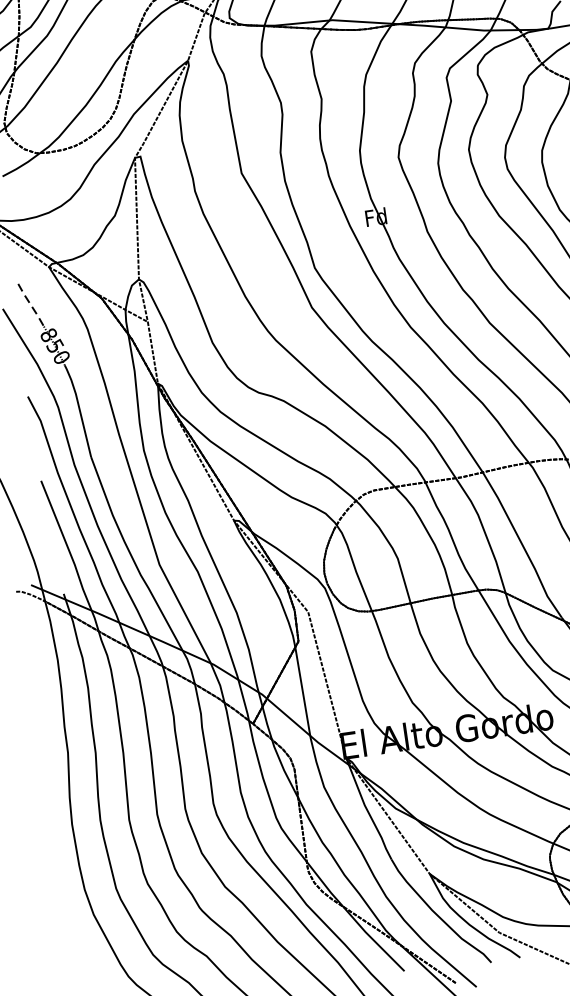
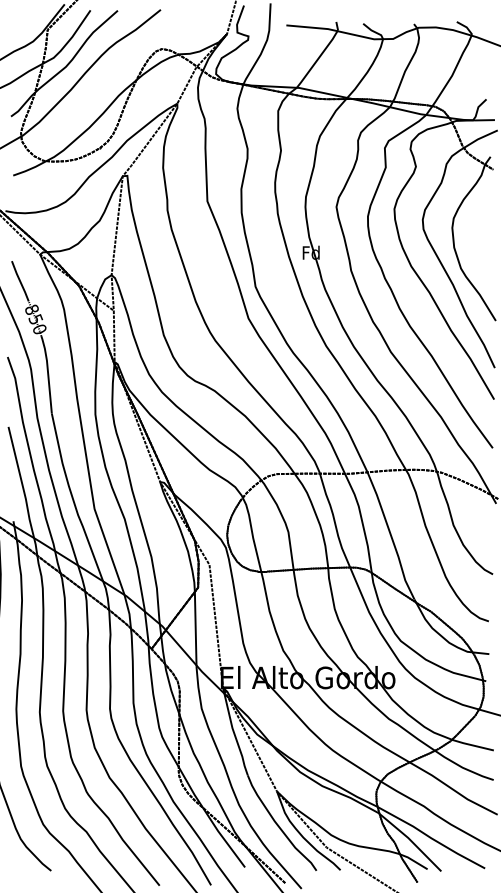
line: (28, 302) -> (19, 280), dashed -> solid

